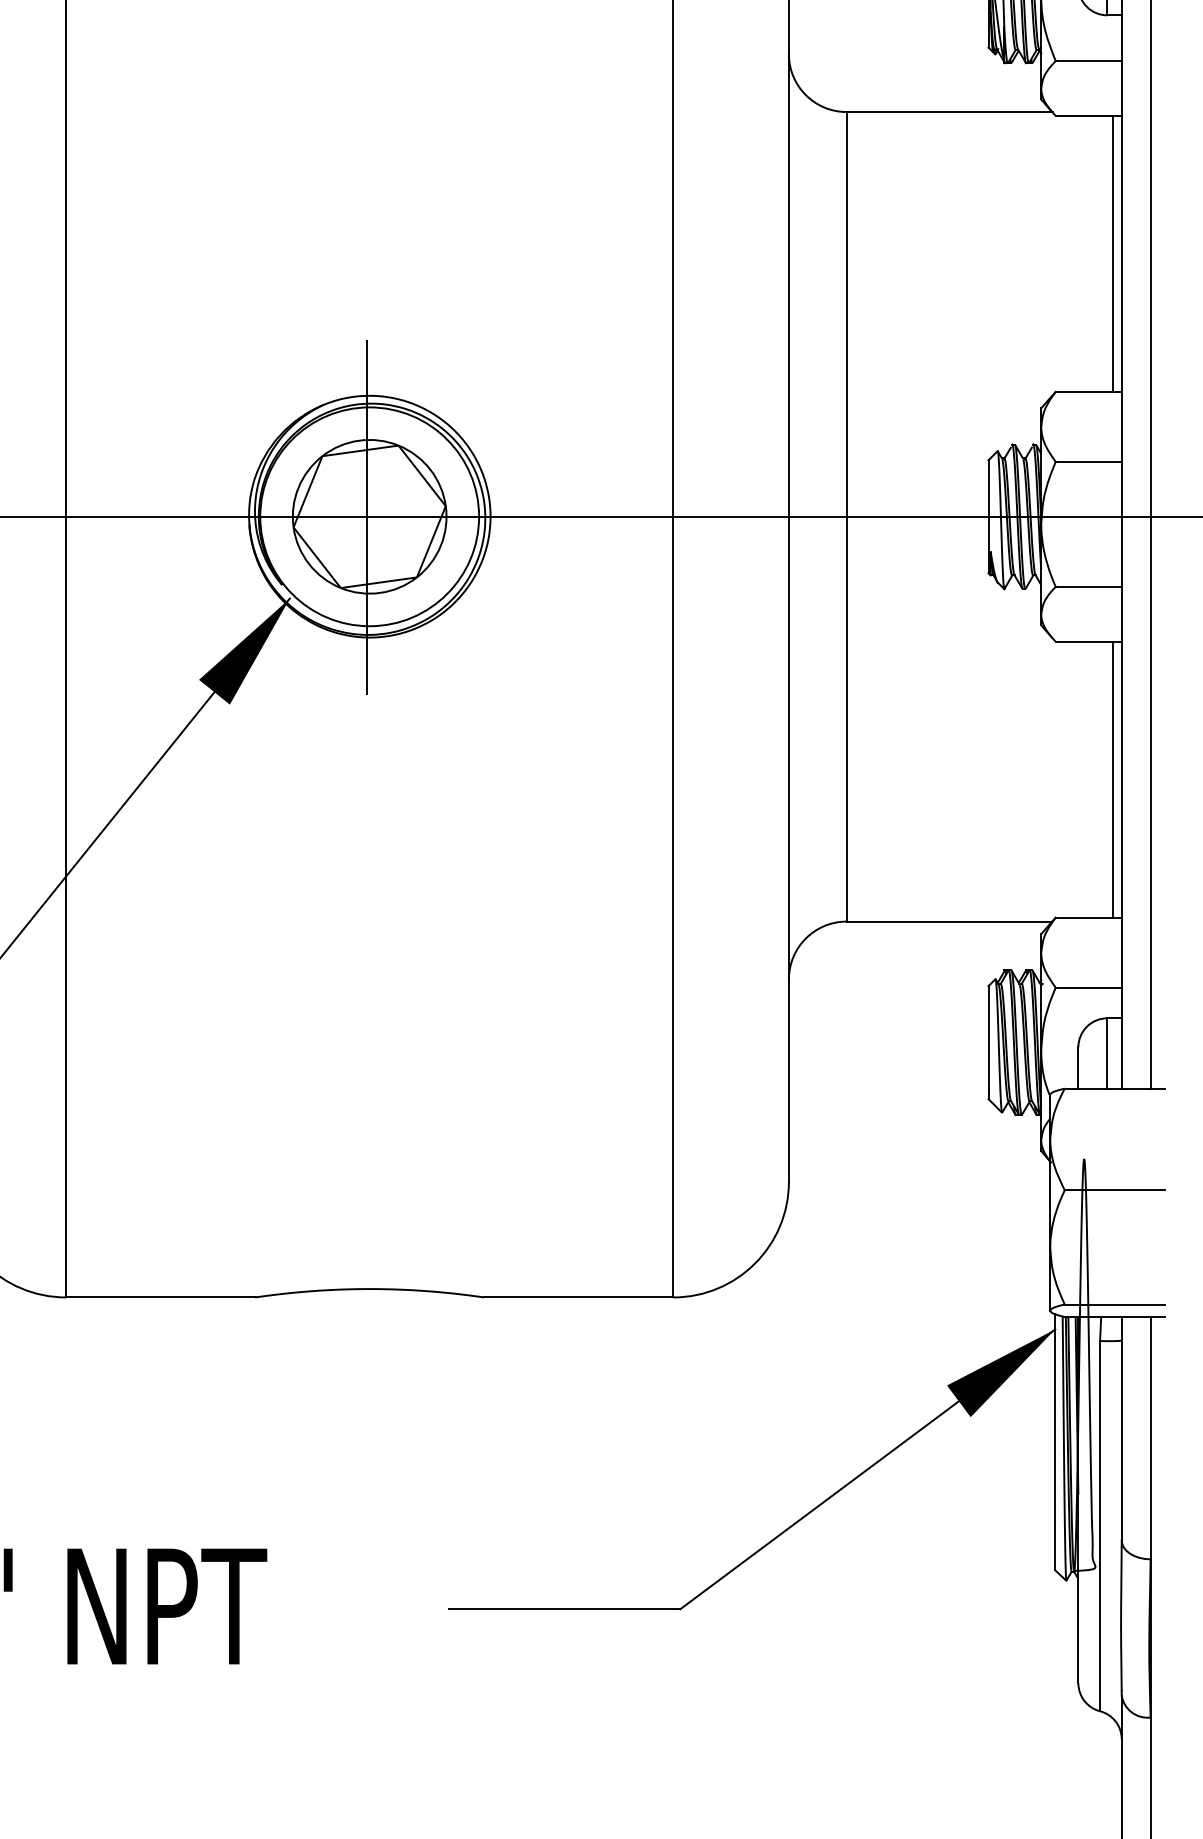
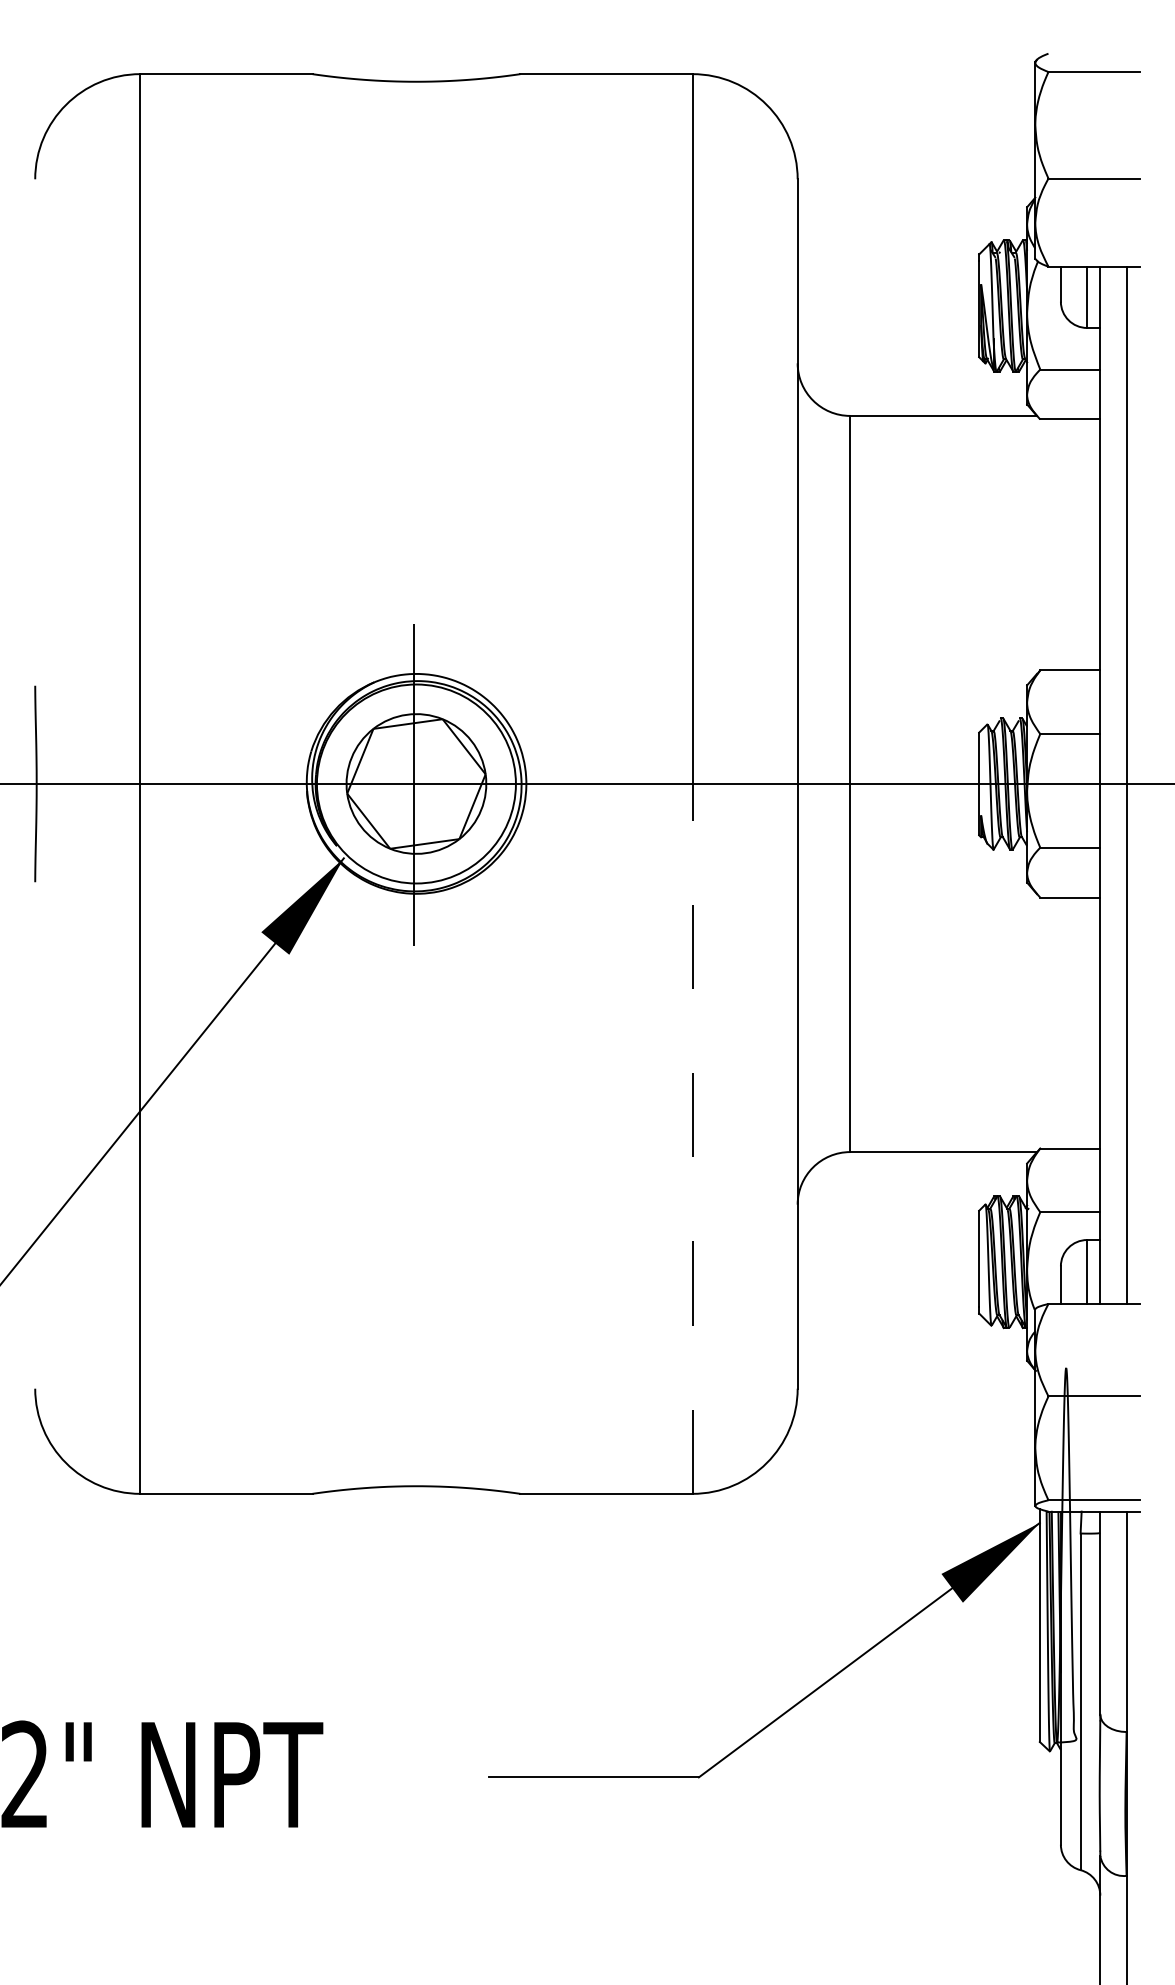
line: (1113, 253) -> (1092, 544), removed
line: (1113, 779) -> (1092, 1022), removed
line: (673, 906) -> (692, 1138), solid -> dashed

